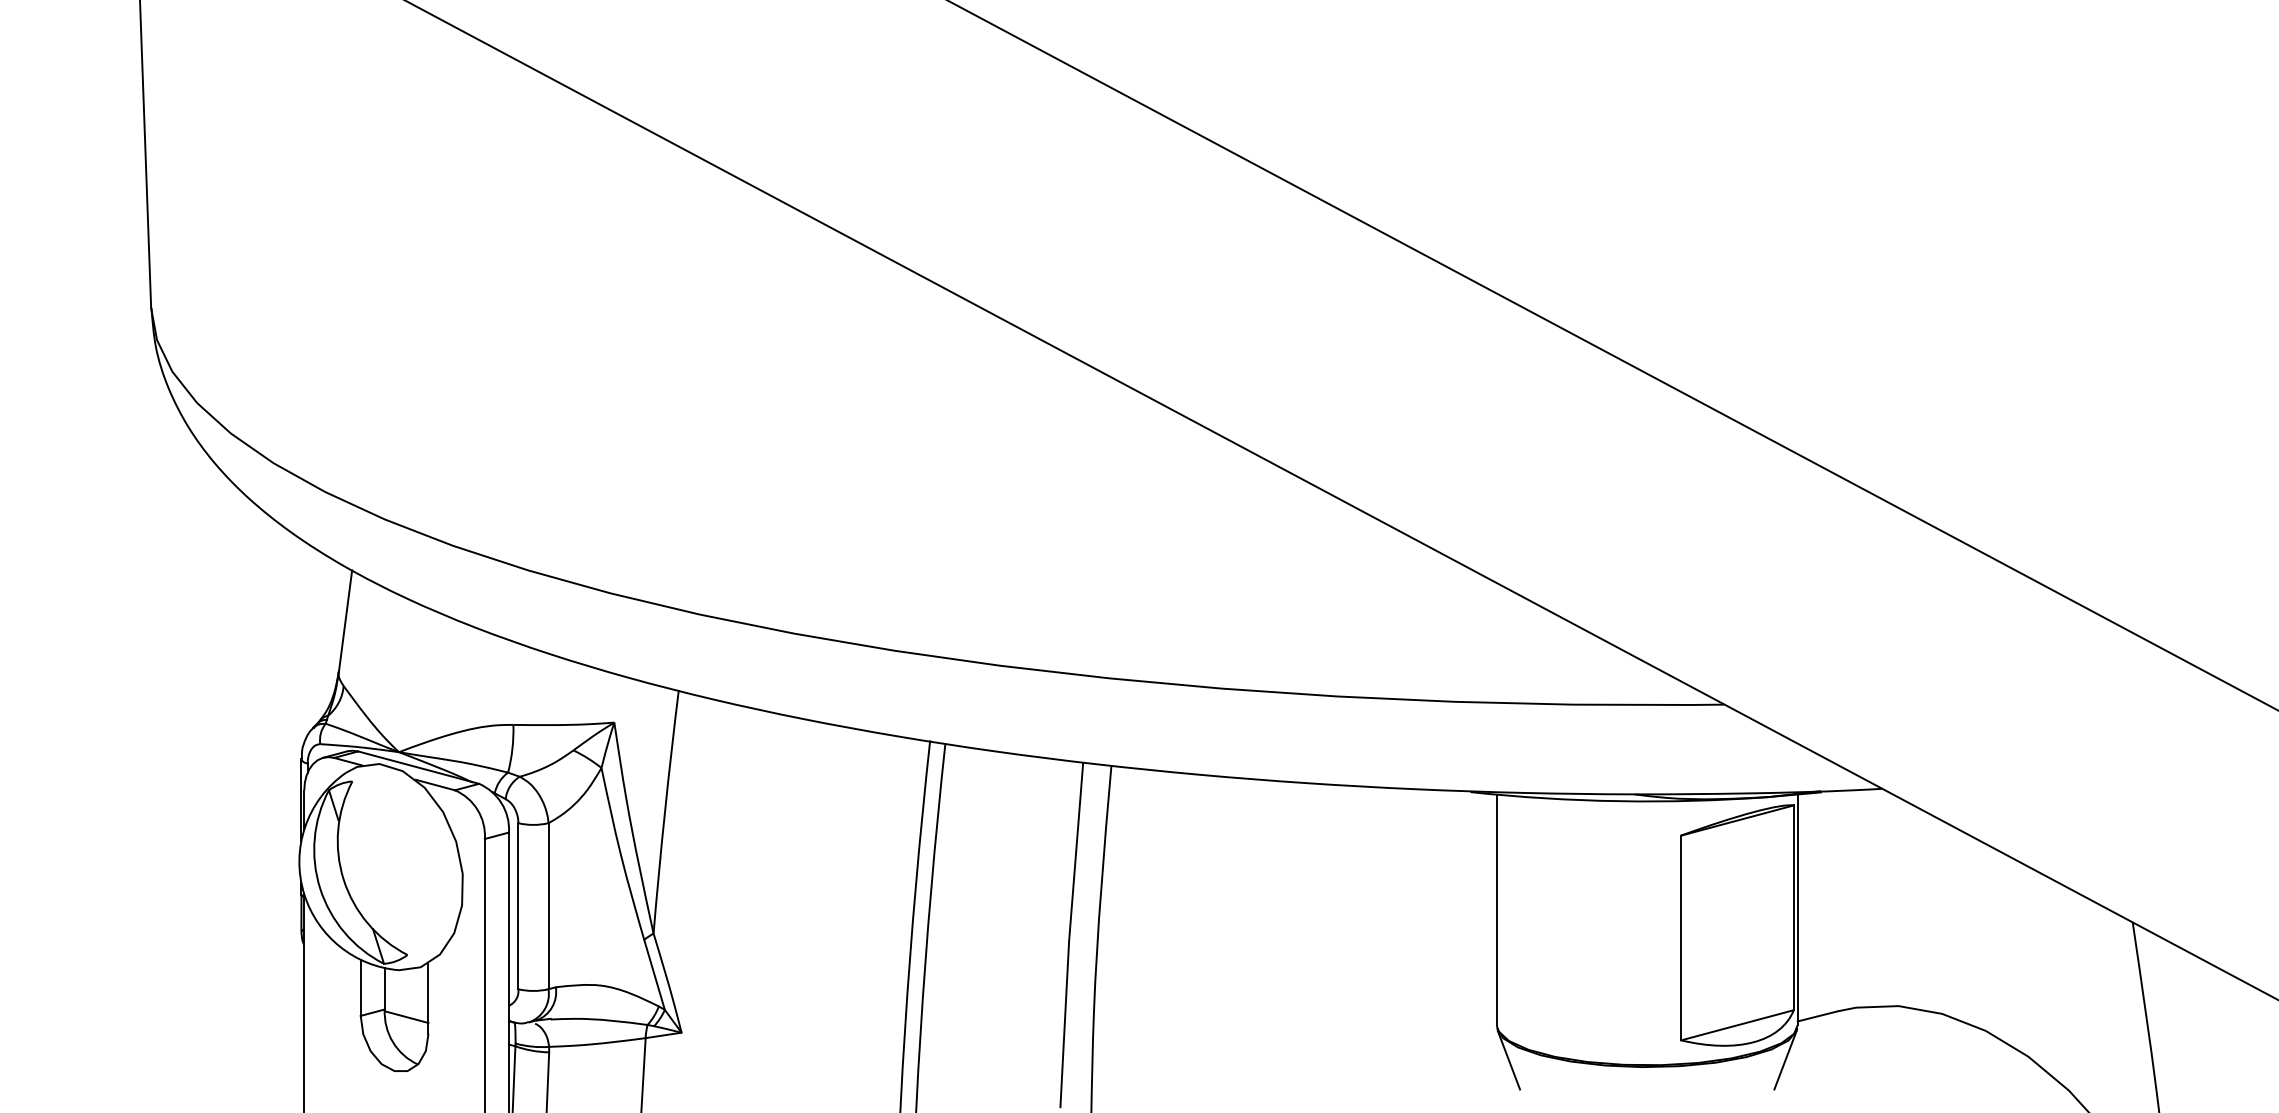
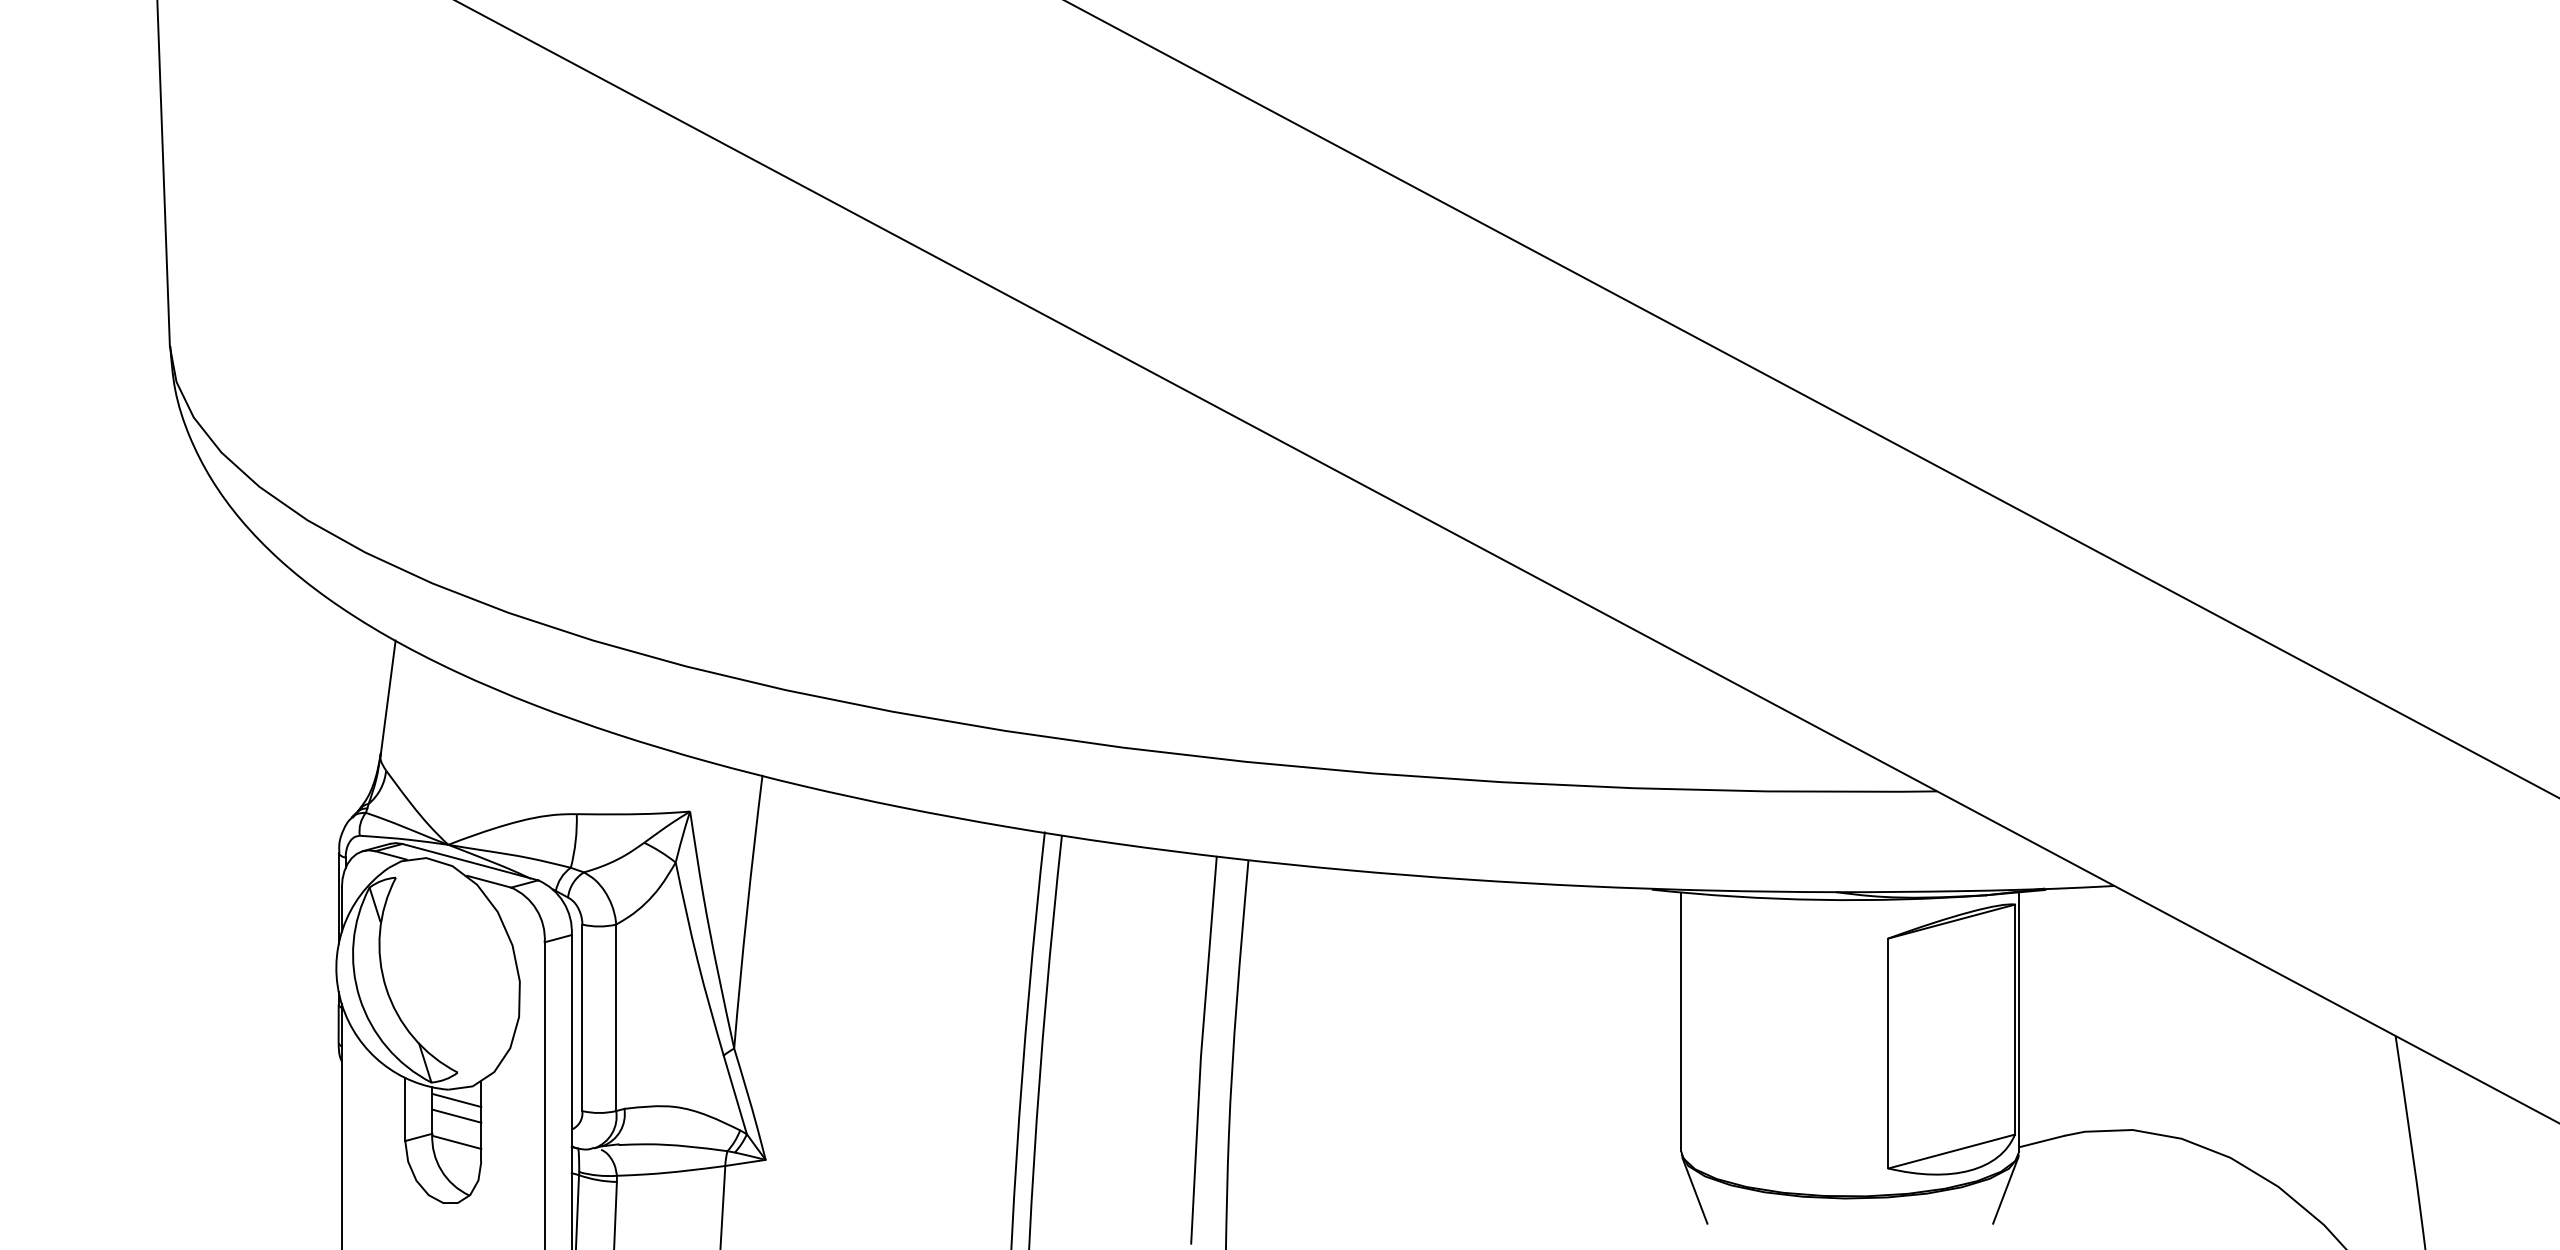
line: (406, 979) -> (456, 1100), added
line: (406, 993) -> (456, 1115), added

